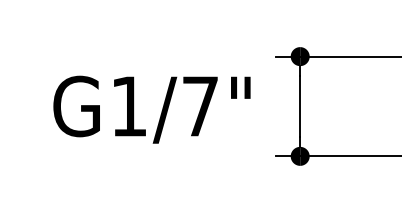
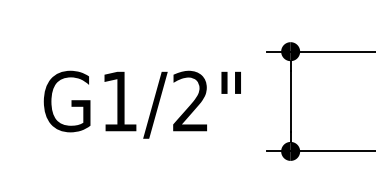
text: (199, 105) -> (189, 100), G1/7" -> G1/2"

